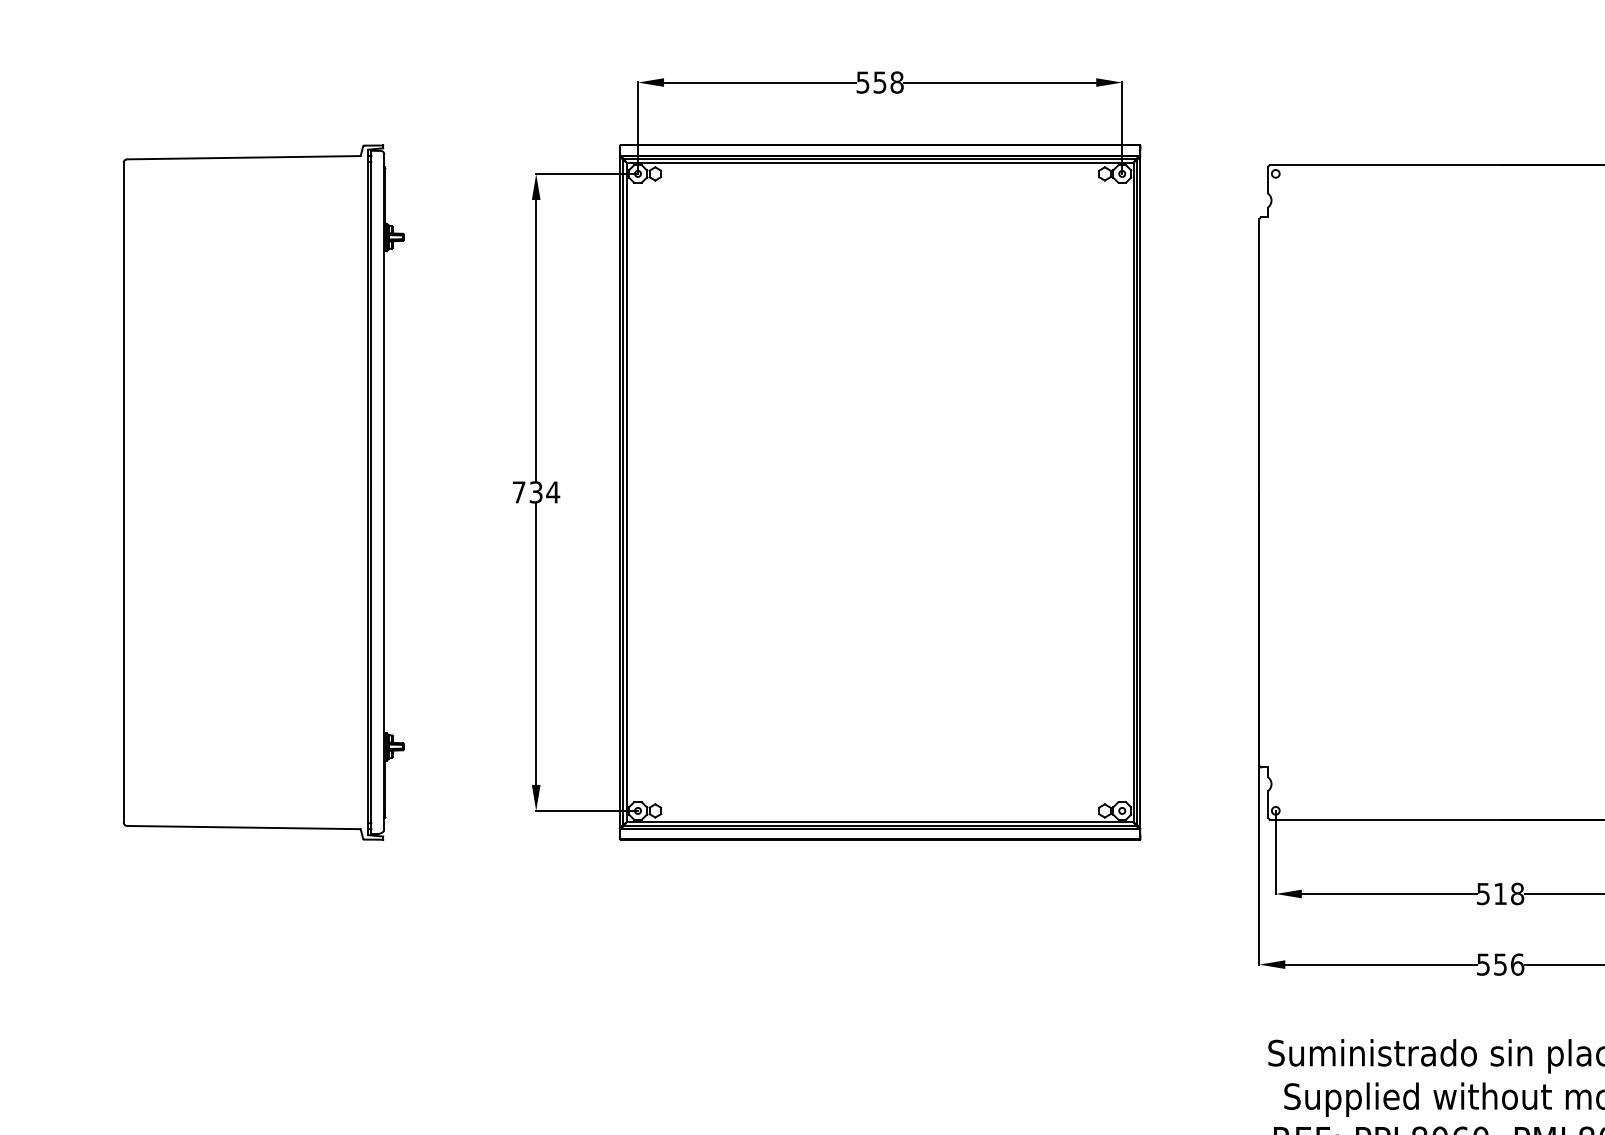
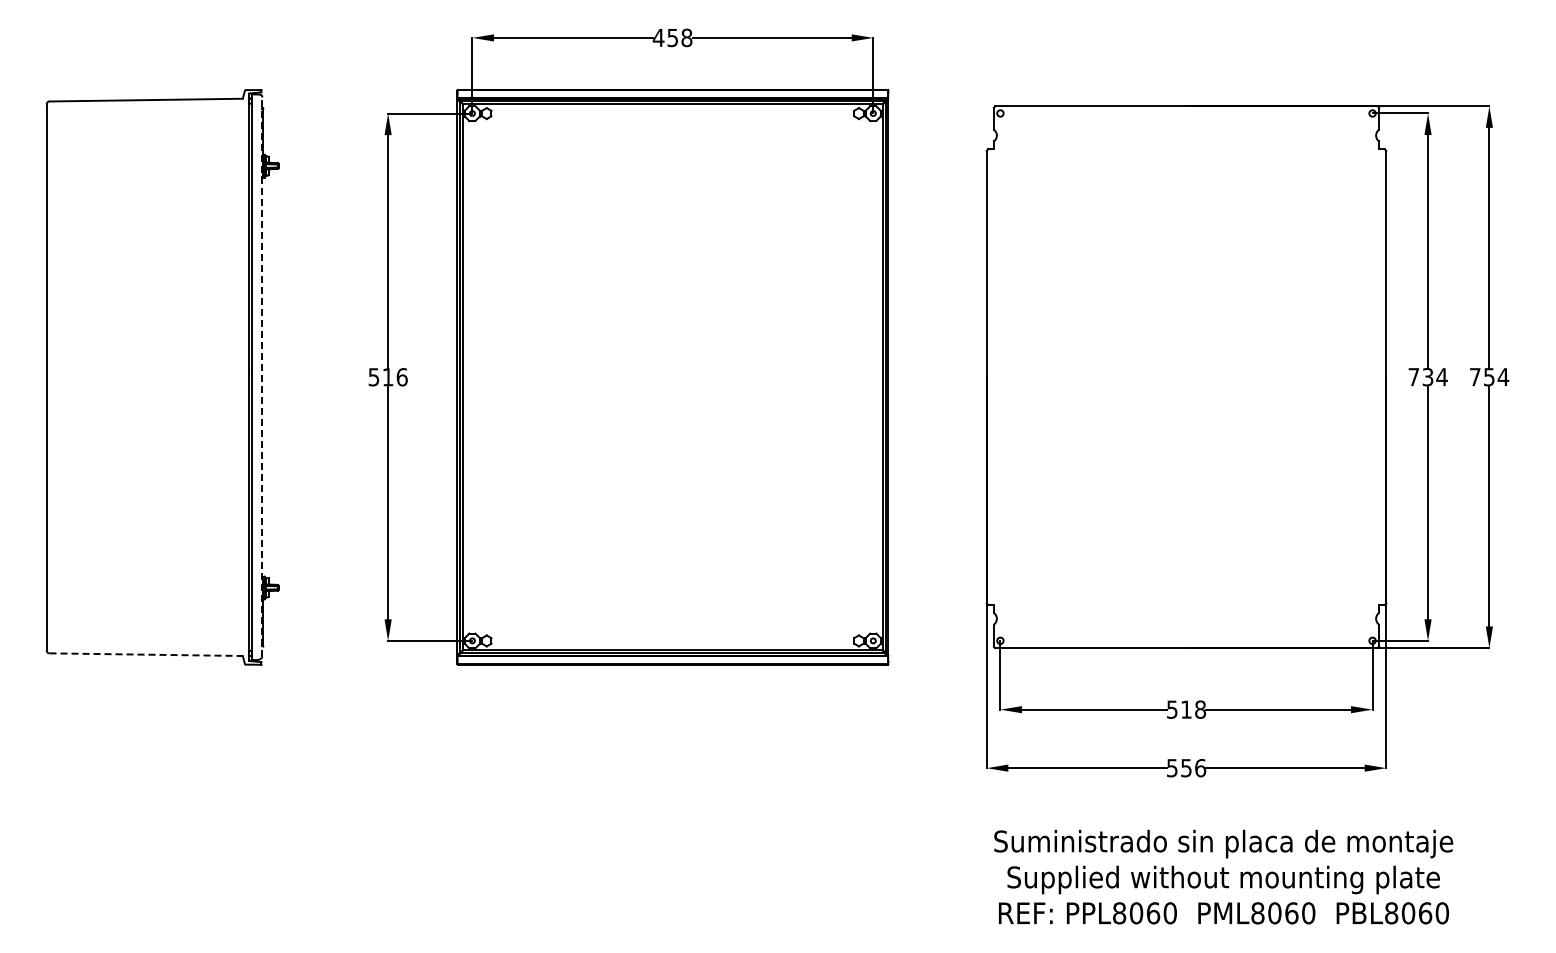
text: (862, 83) -> (658, 38), 558 -> 458
line: (384, 492) -> (262, 377), solid -> dashed
text: (535, 492) -> (387, 377), 734 -> 516
line: (244, 827) -> (146, 654), solid -> dashed

